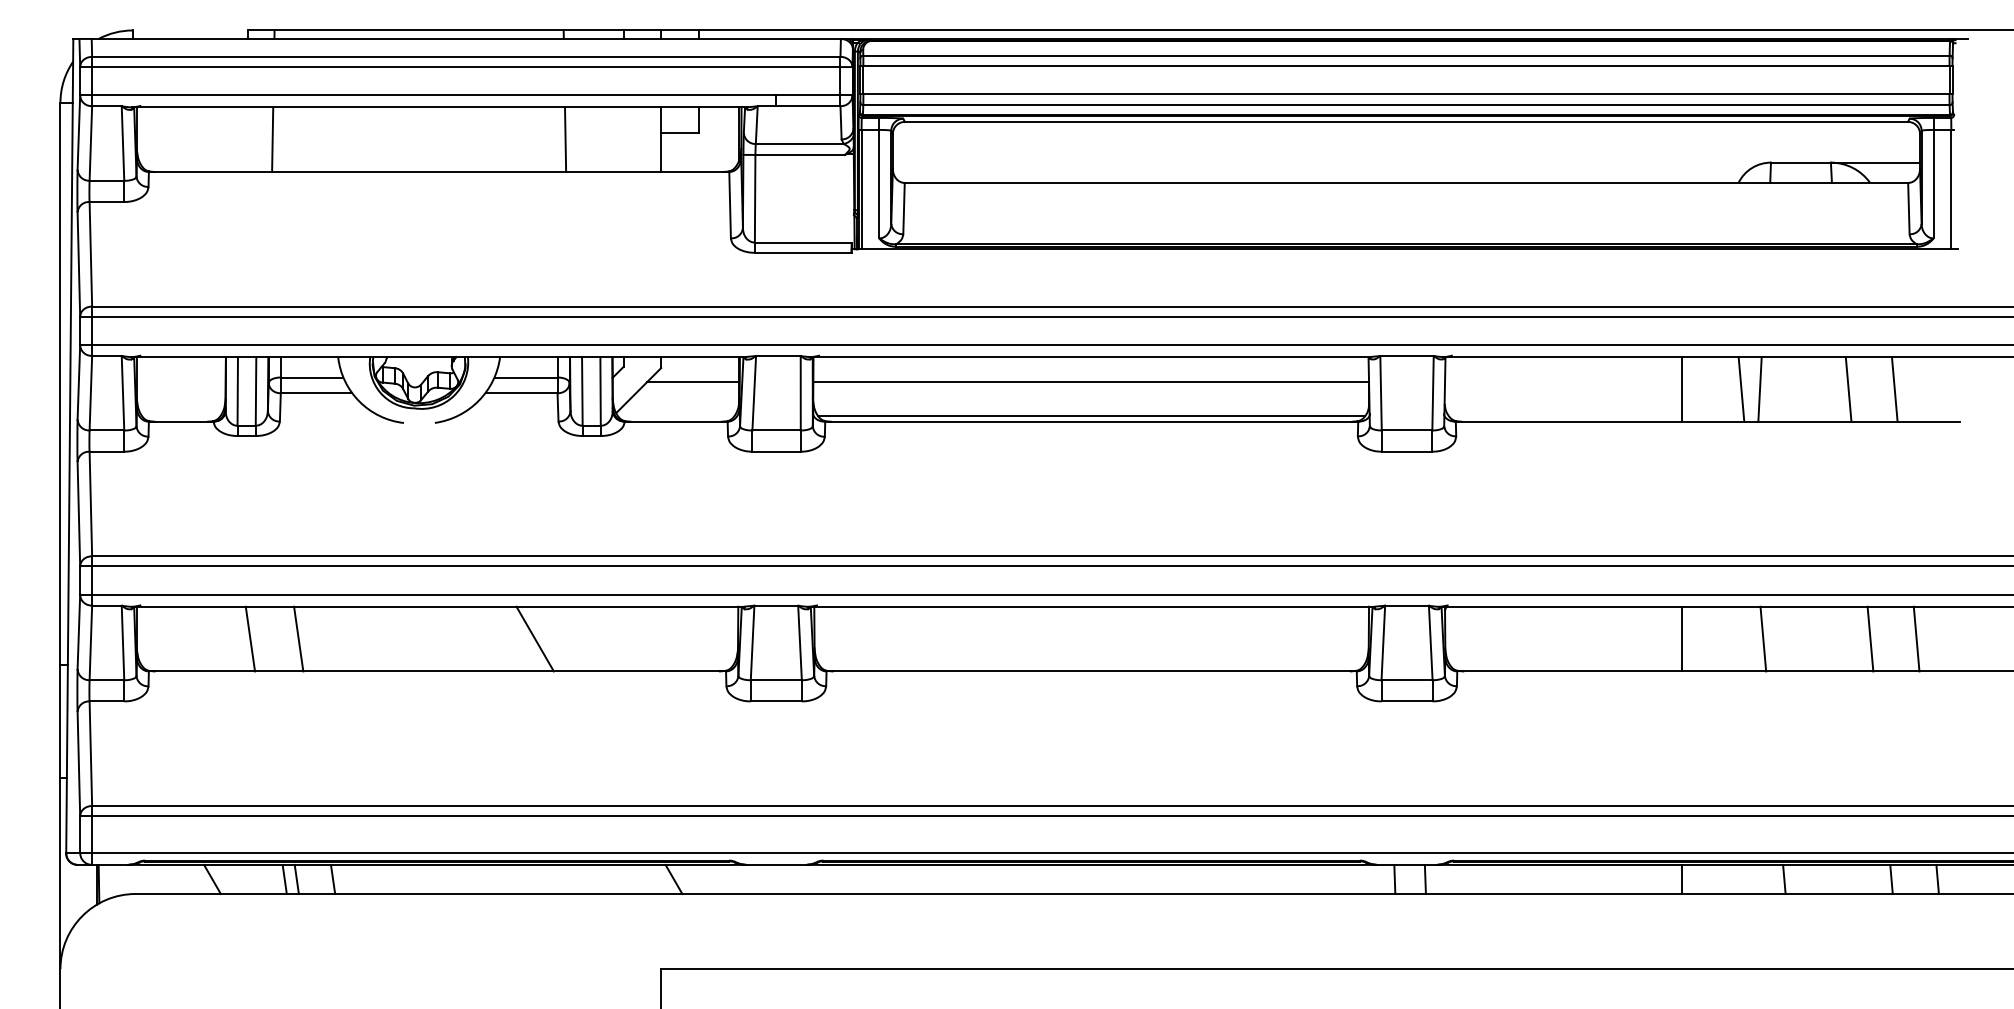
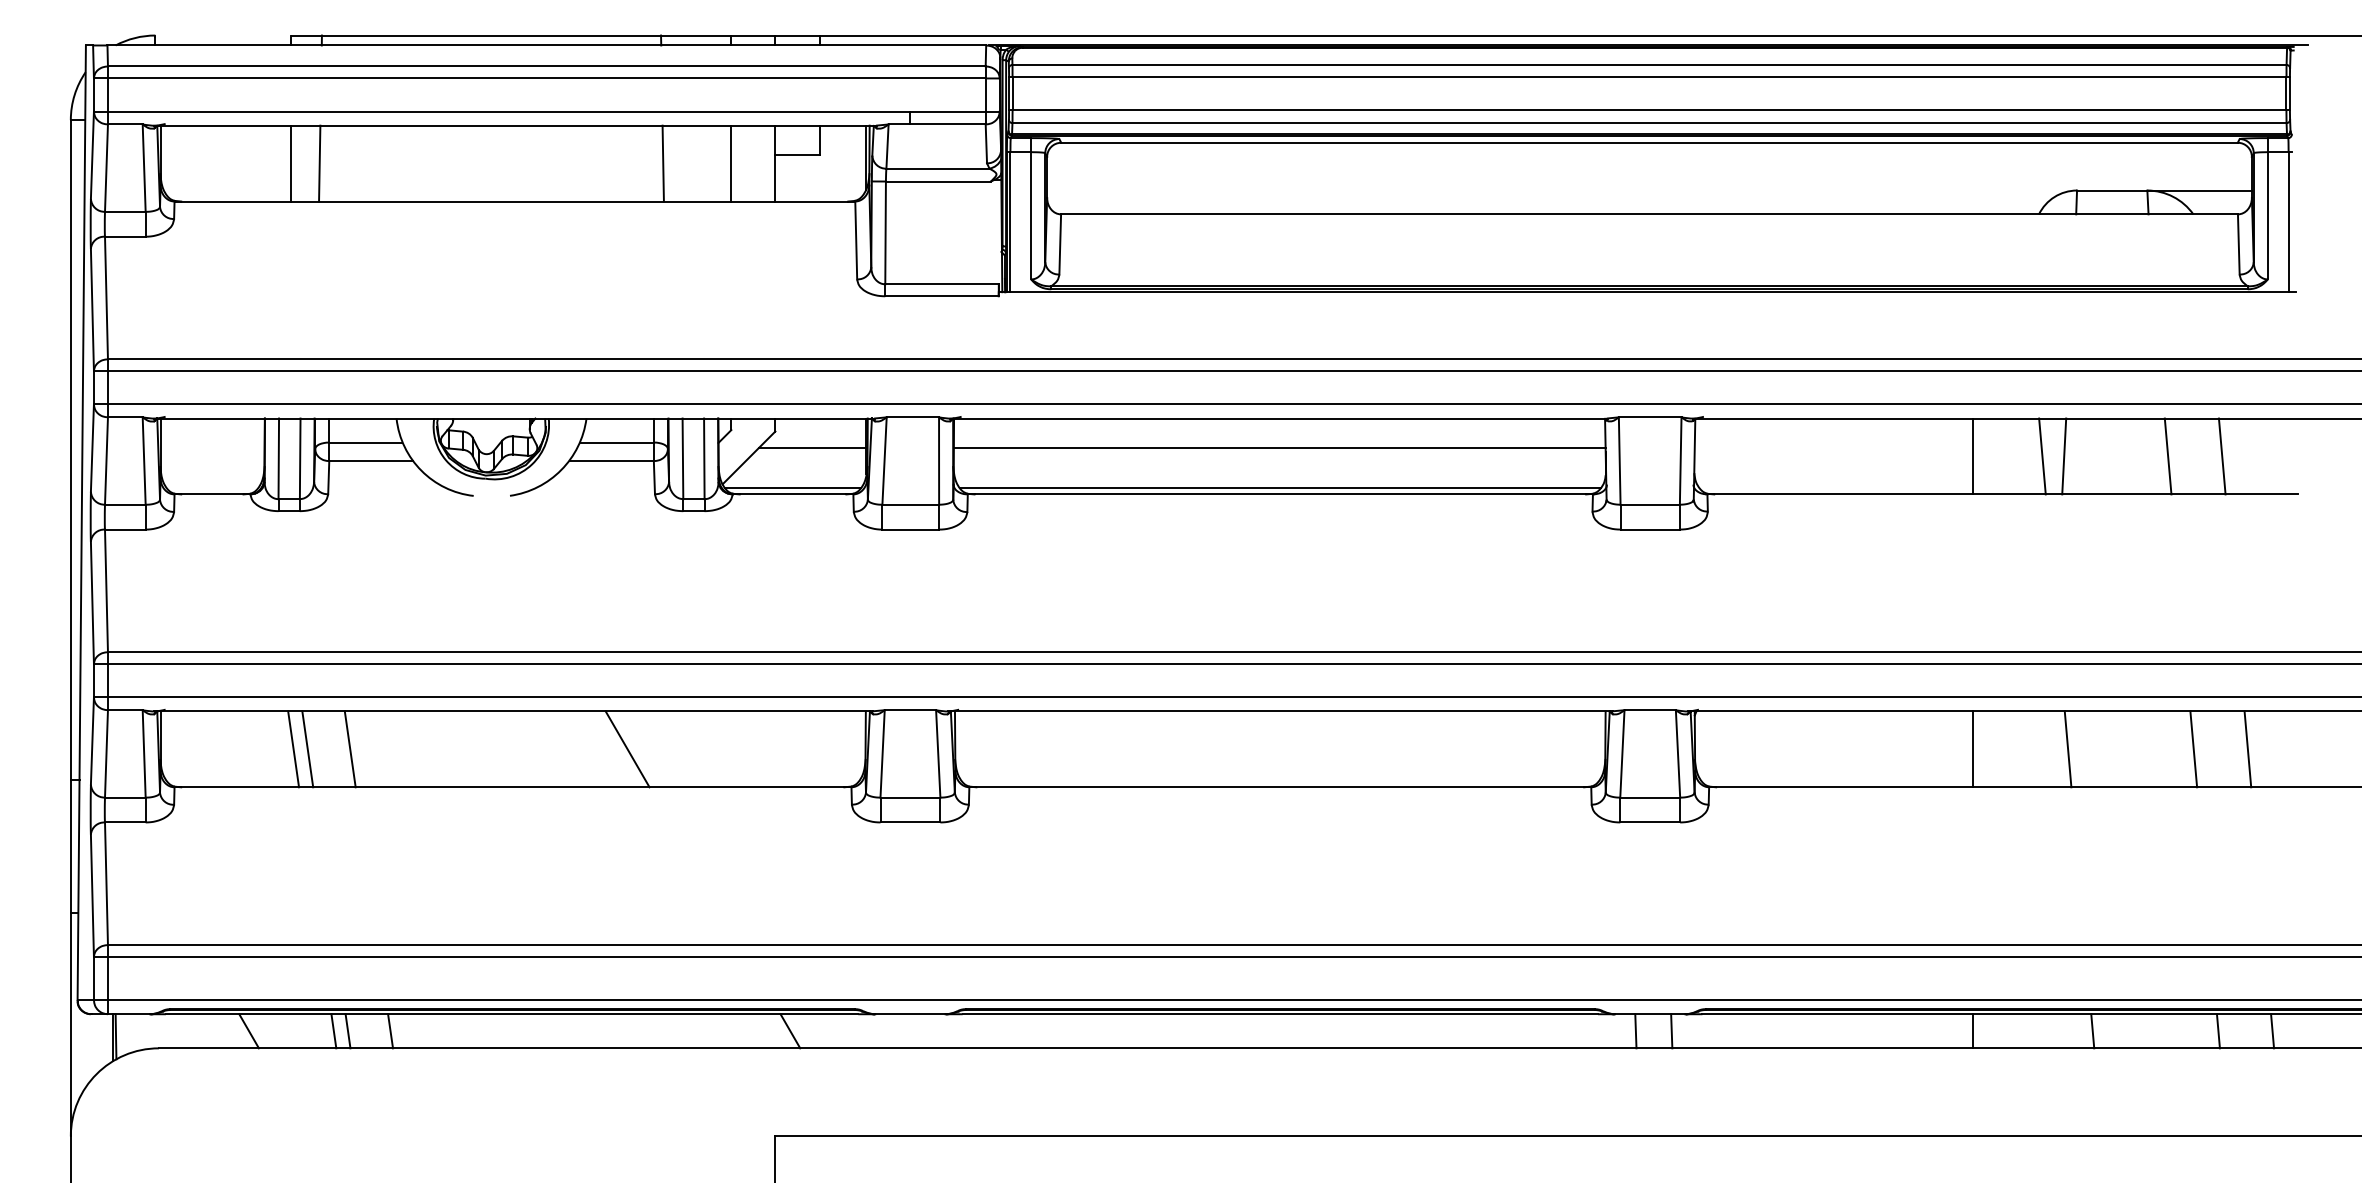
line: (248, 139) -> (291, 163), added
line: (623, 139) -> (731, 163), added
line: (675, 415) -> (792, 487), added
line: (262, 639) -> (307, 749), added

